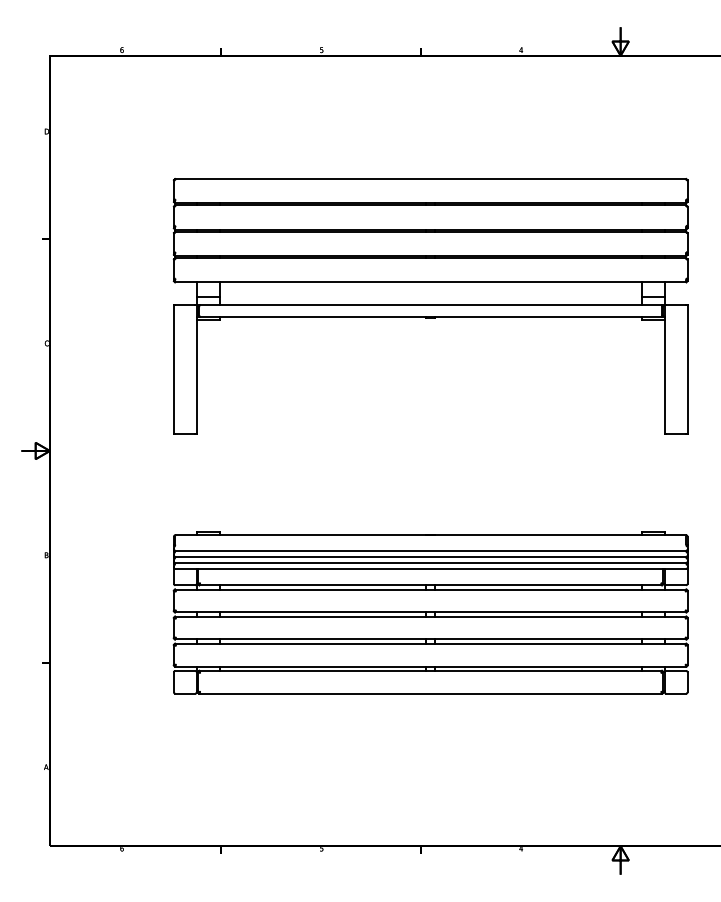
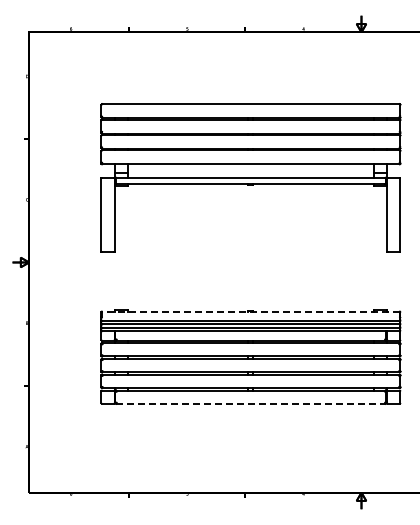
line: (430, 535) -> (250, 311), solid -> dashed
line: (430, 693) -> (250, 403), solid -> dashed

